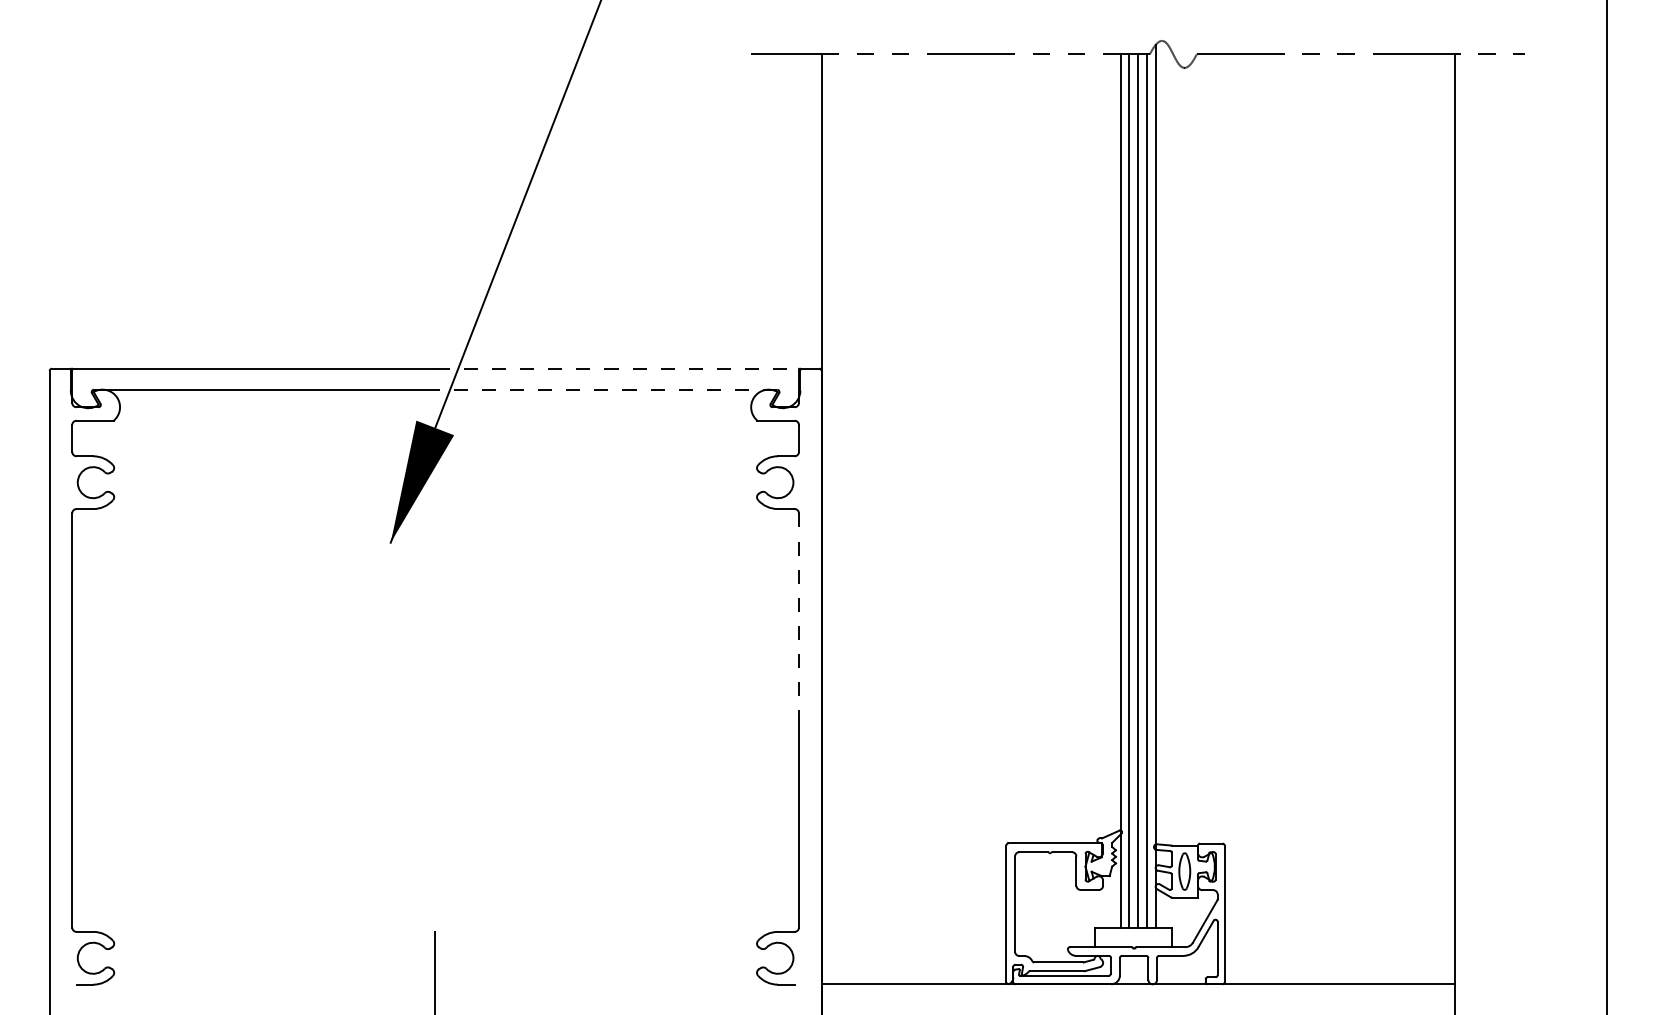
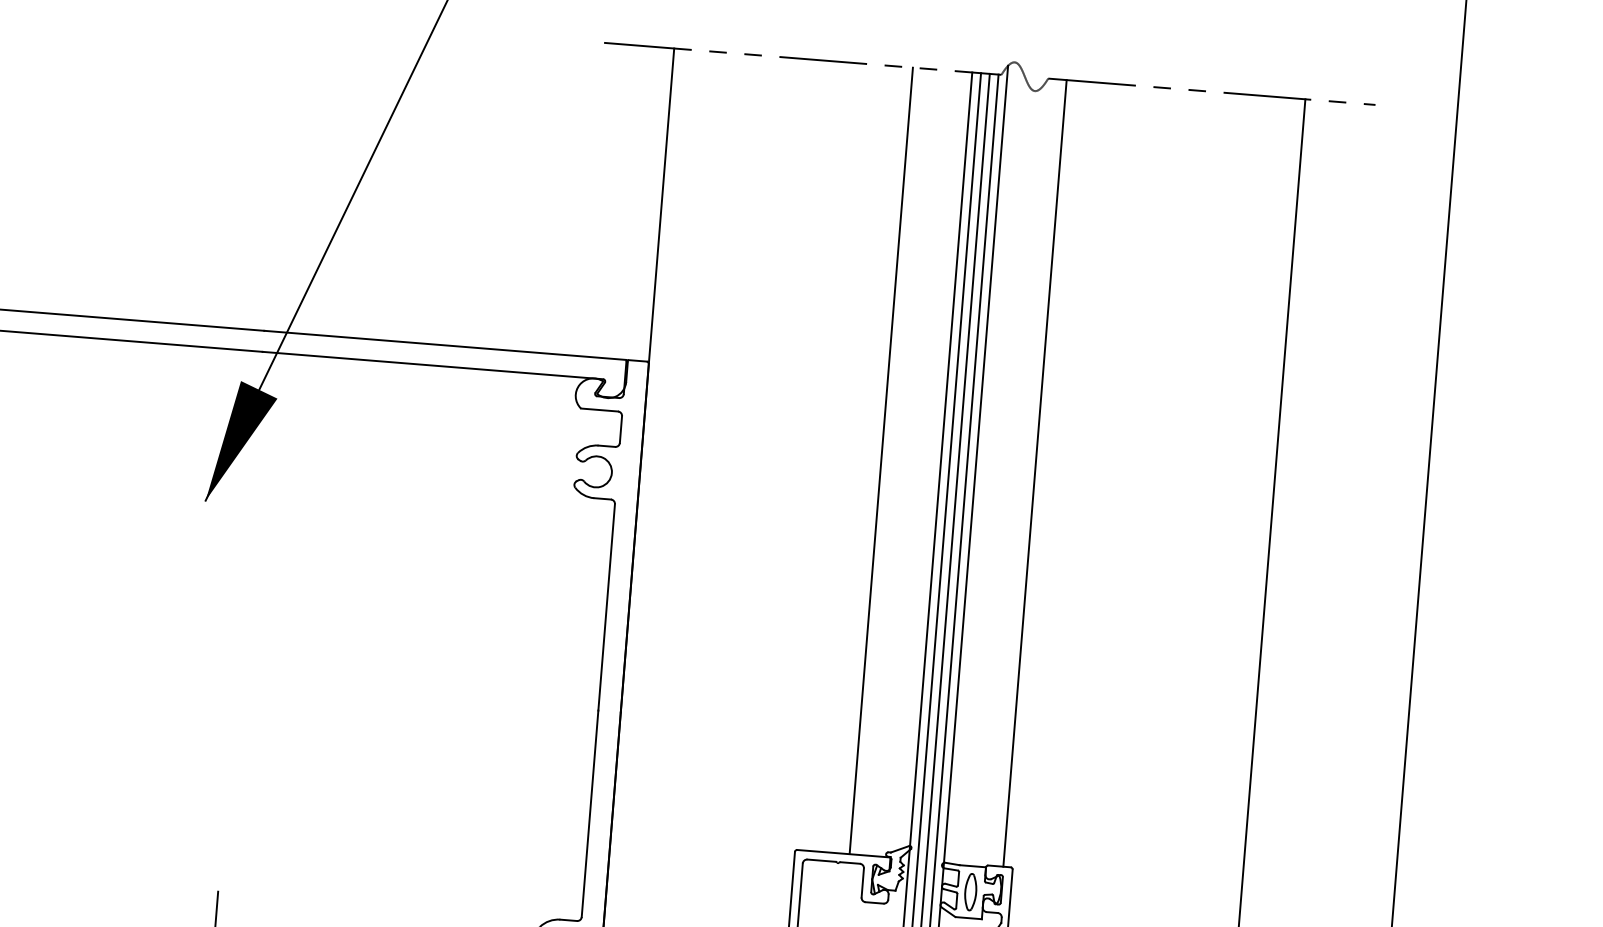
line: (617, 368) -> (445, 345), dashed -> solid
line: (606, 389) -> (433, 365), dashed -> solid
line: (1060, 448) -> (880, 460), added
line: (1215, 448) -> (1035, 472), added
line: (799, 616) -> (607, 607), dashed -> solid

